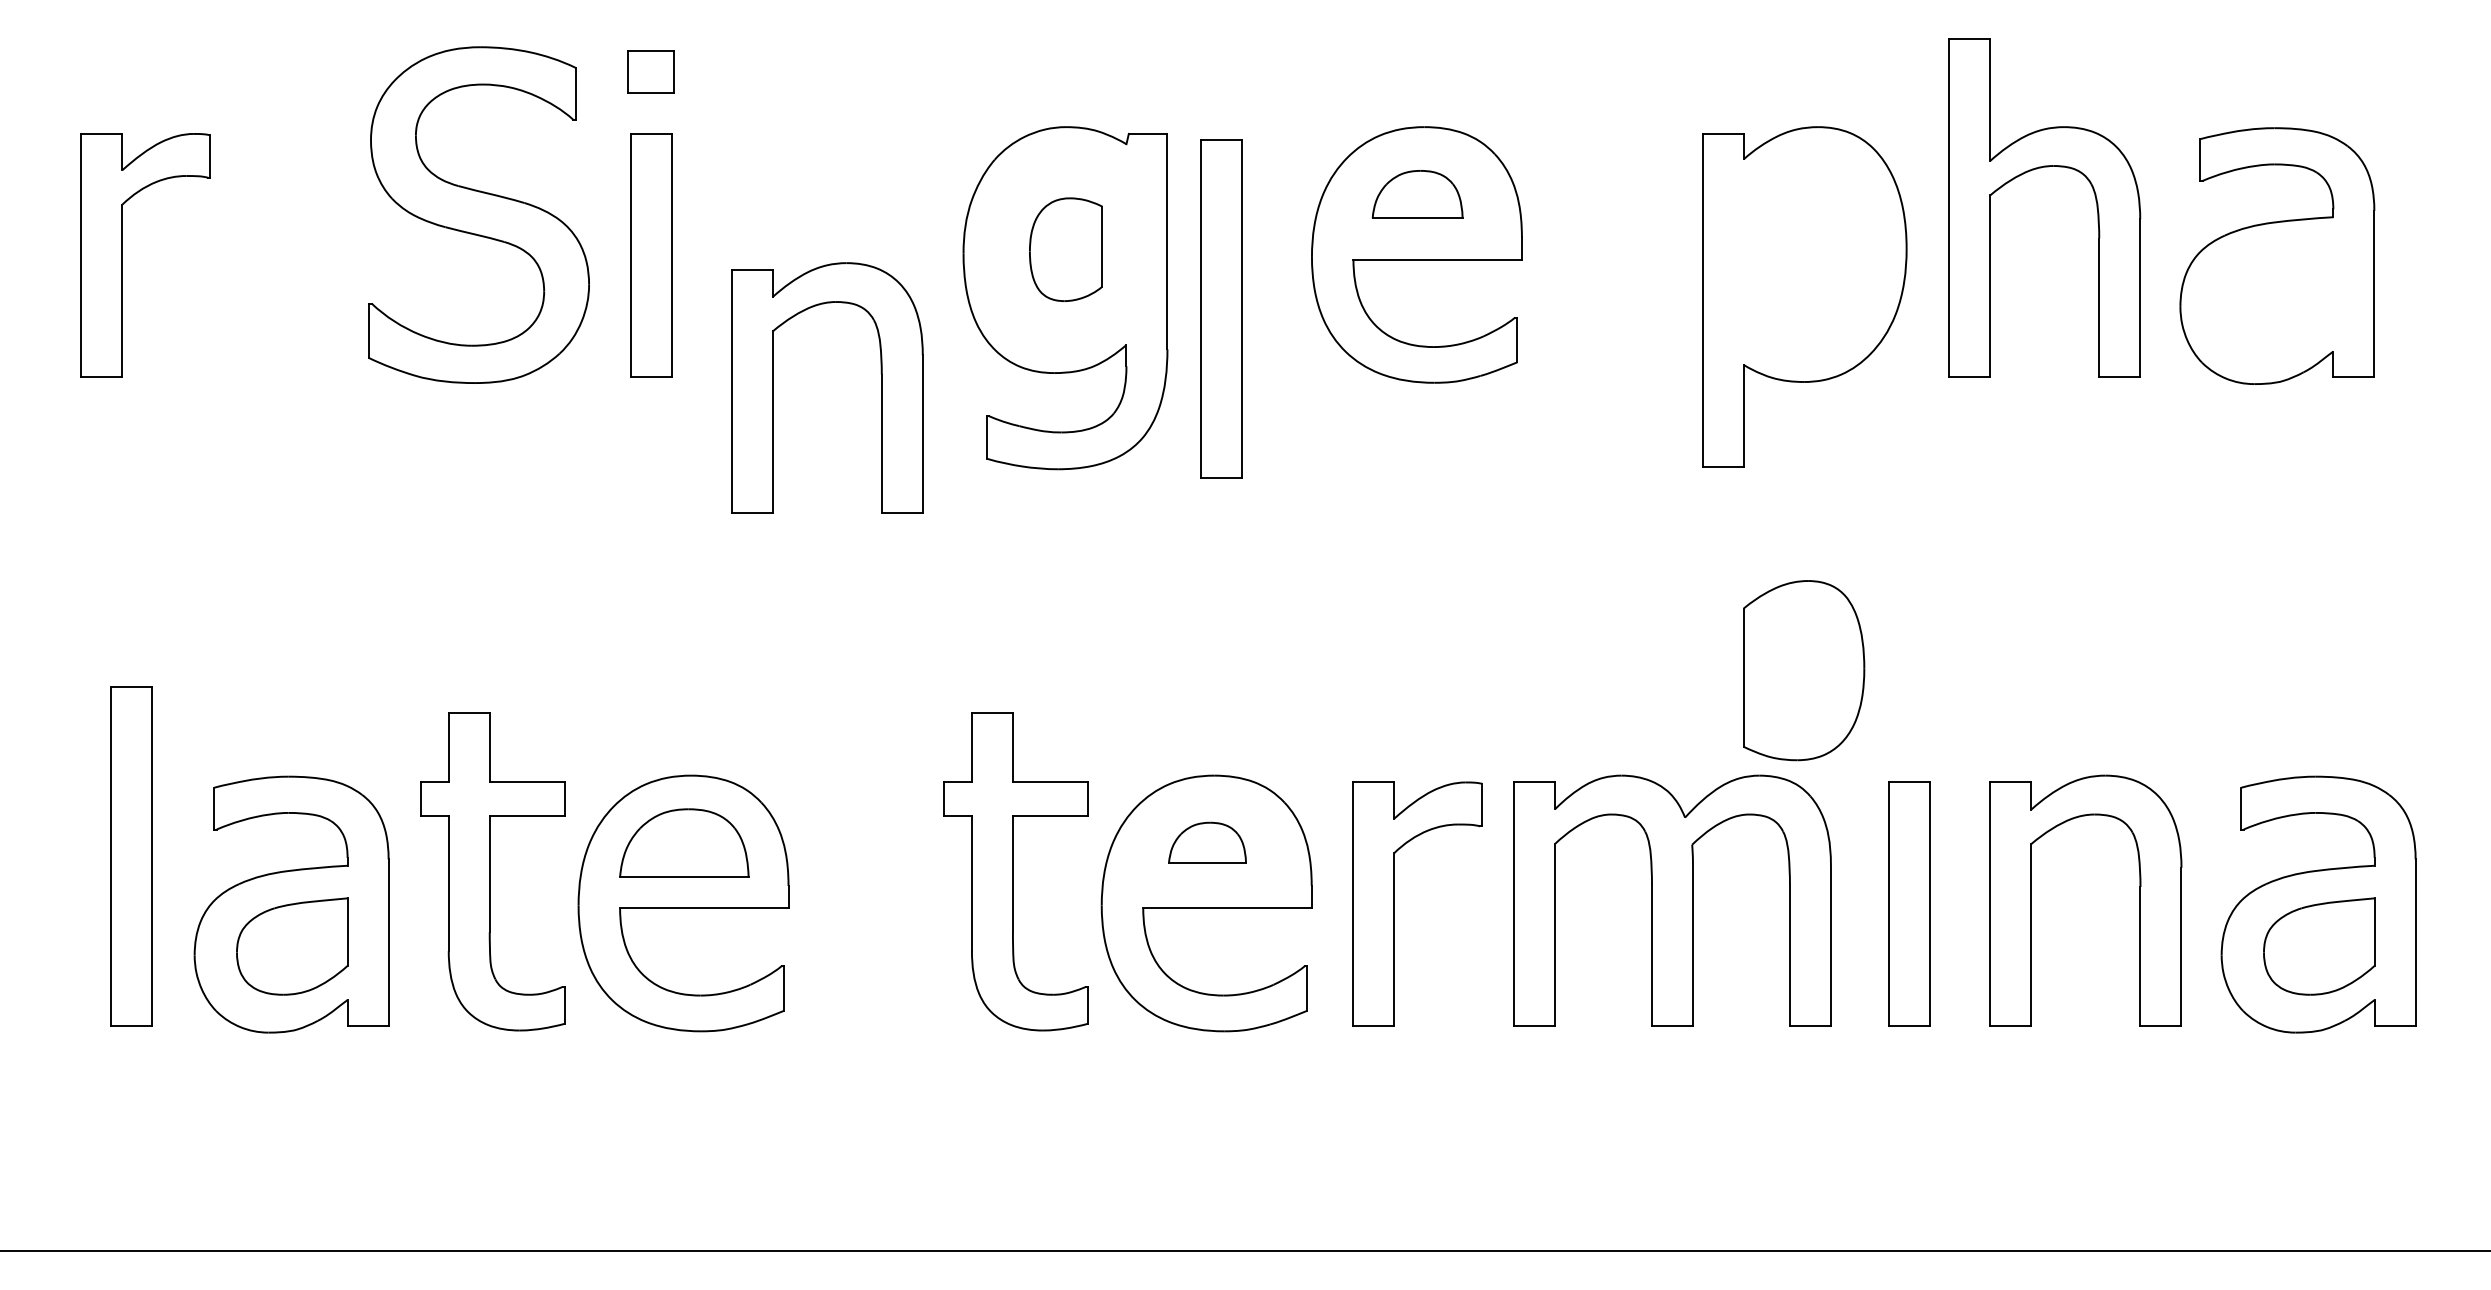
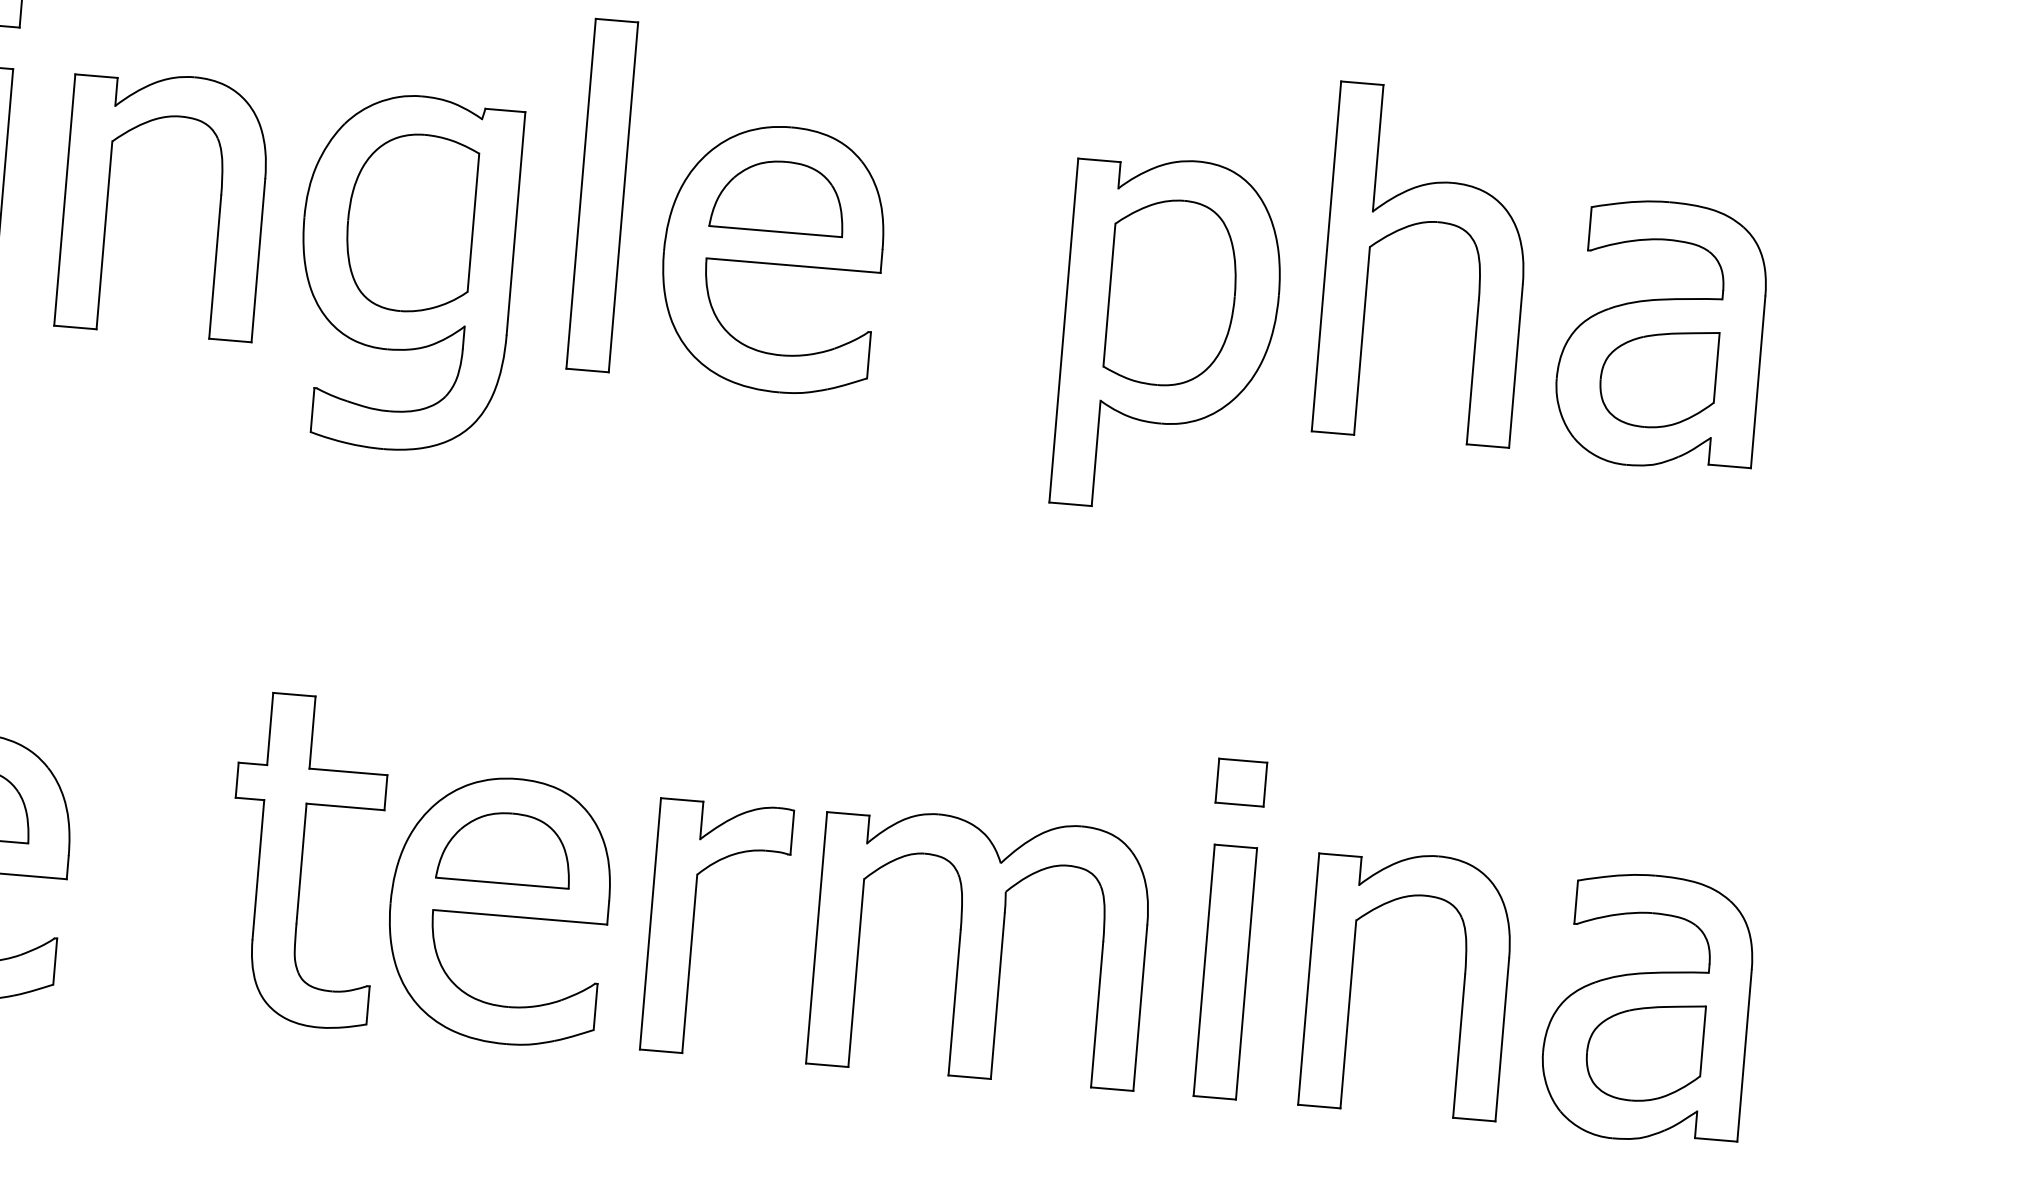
part: (1417, 194) -> (778, 196), size x1.43
part: (1065, 249) -> (410, 222), size x1.67
part: (2277, 298) -> (1657, 378), added
part: (1221, 308) -> (602, 195), moved
part: (773, 387) -> (108, 199), moved
part: (1804, 670) -> (1172, 292), moved
part: (1909, 720) -> (1241, 782), added
part: (1207, 842) -> (505, 847), size x1.67

